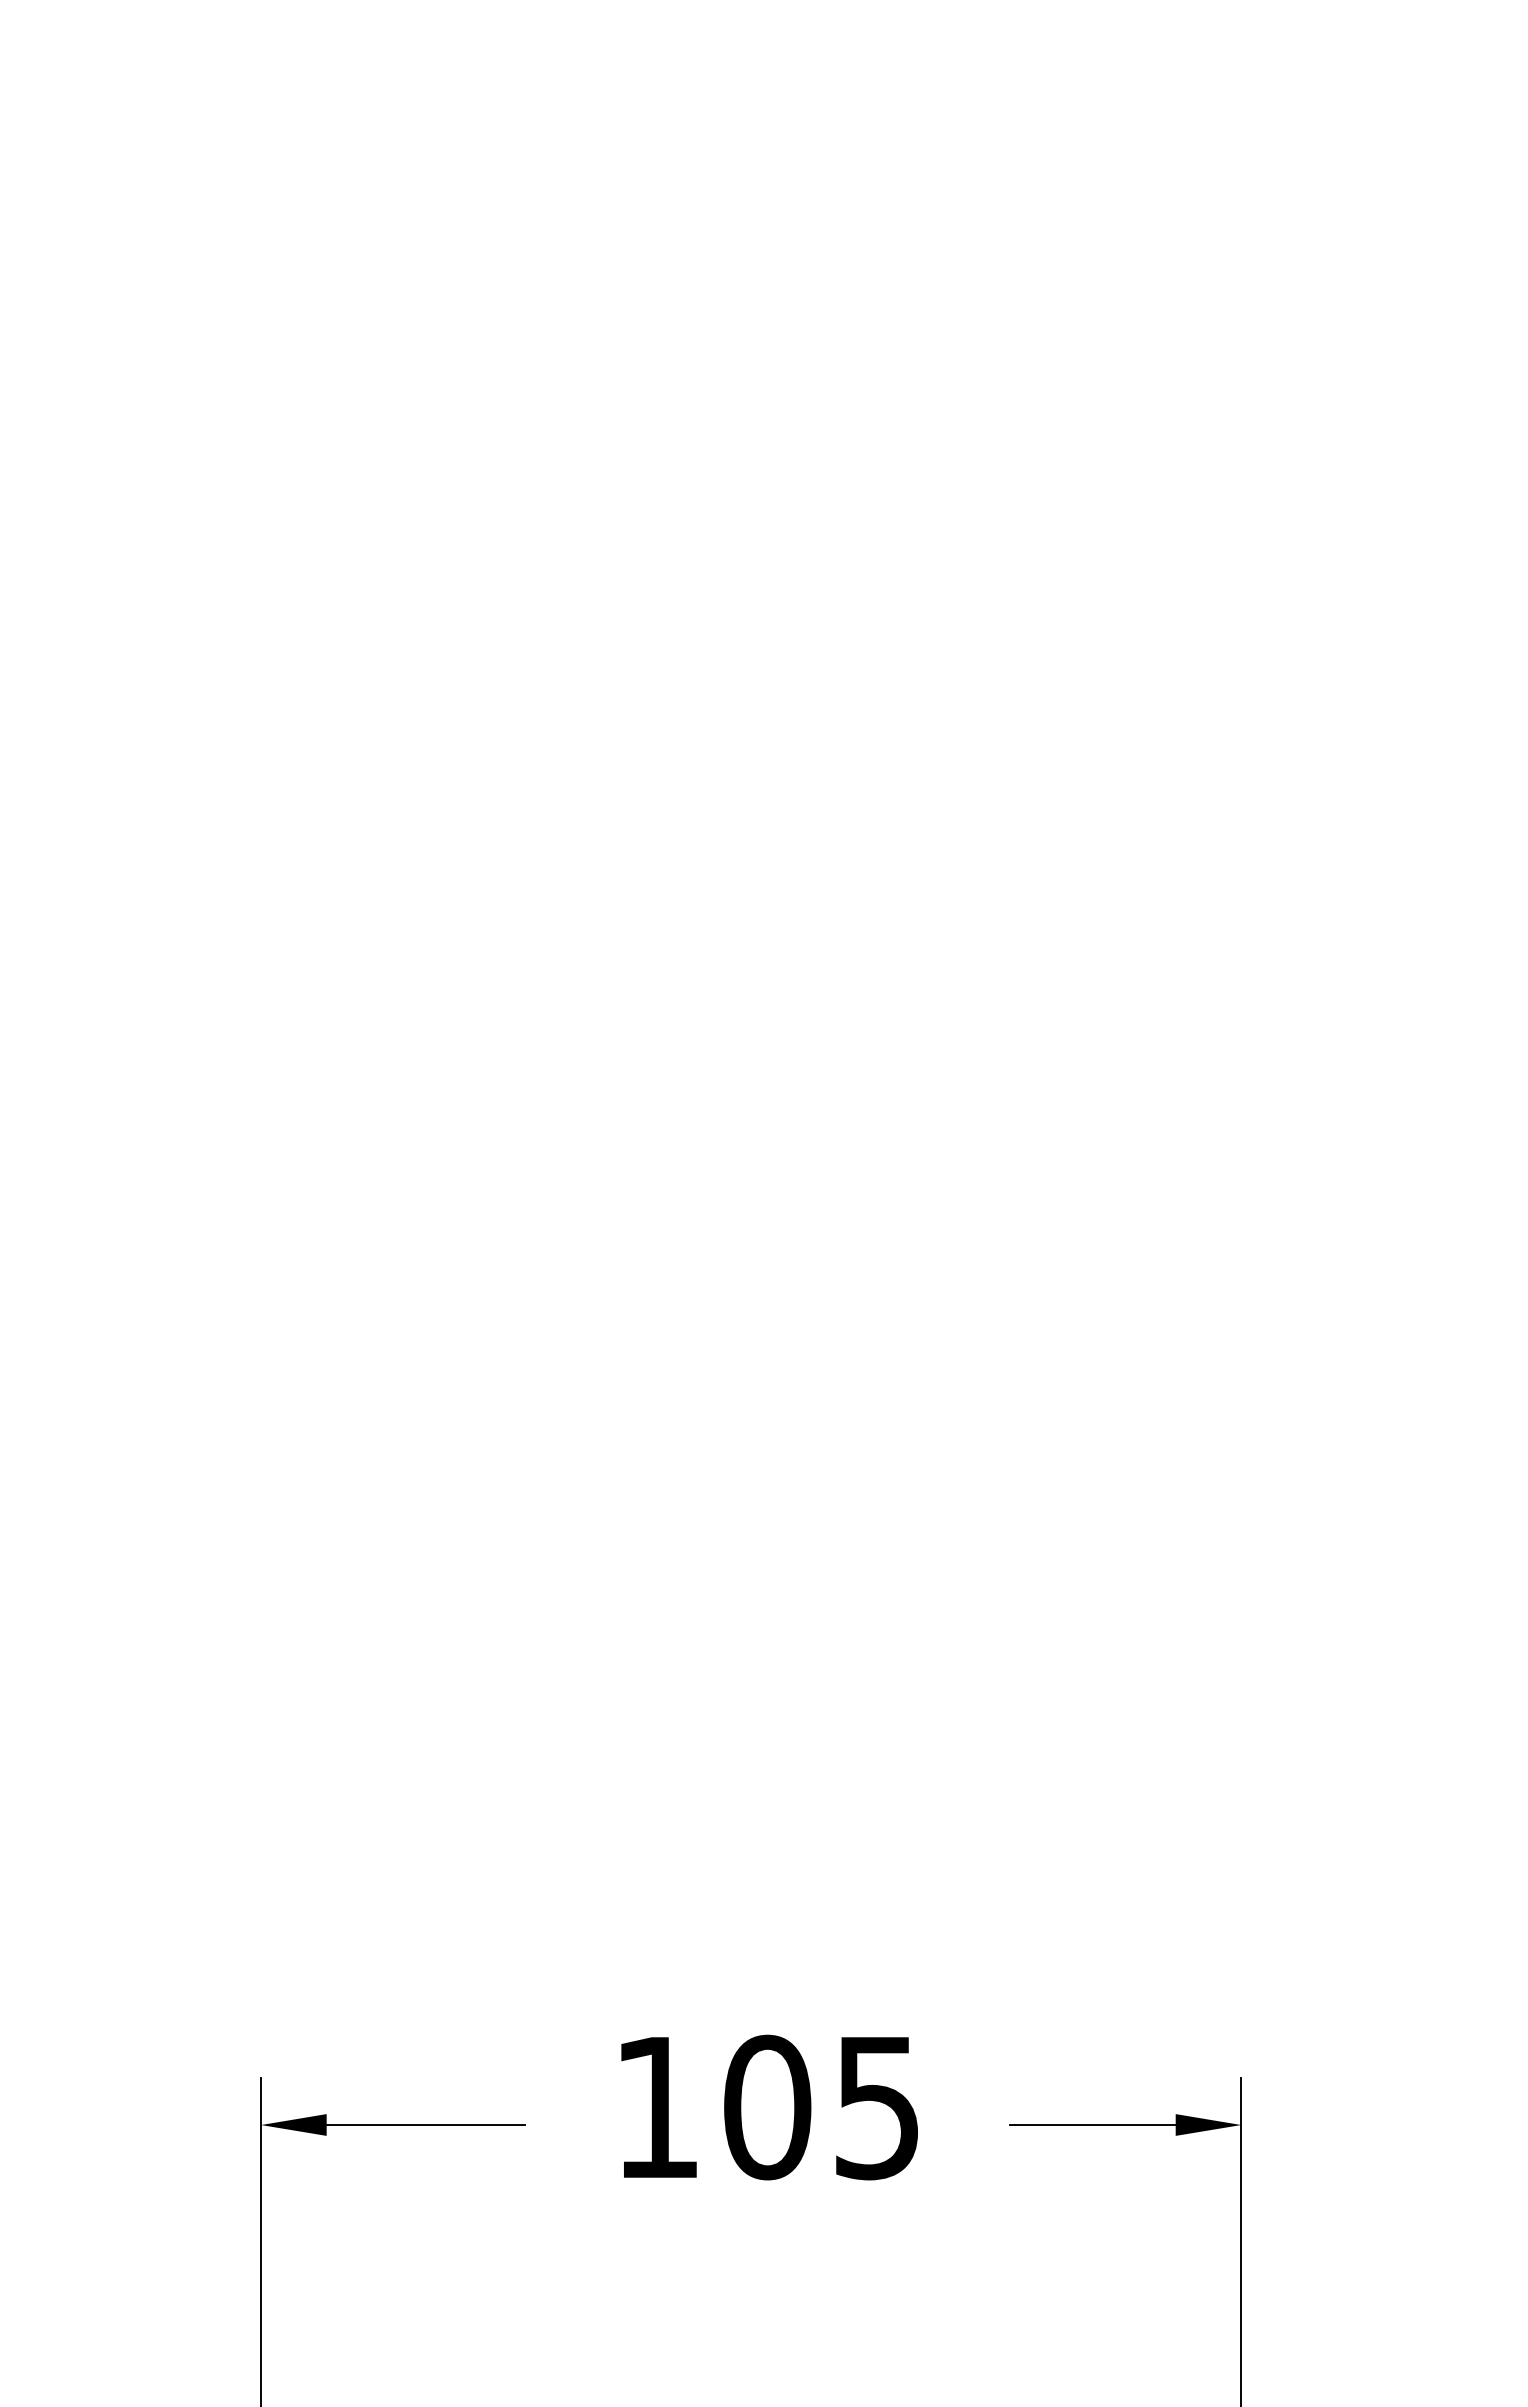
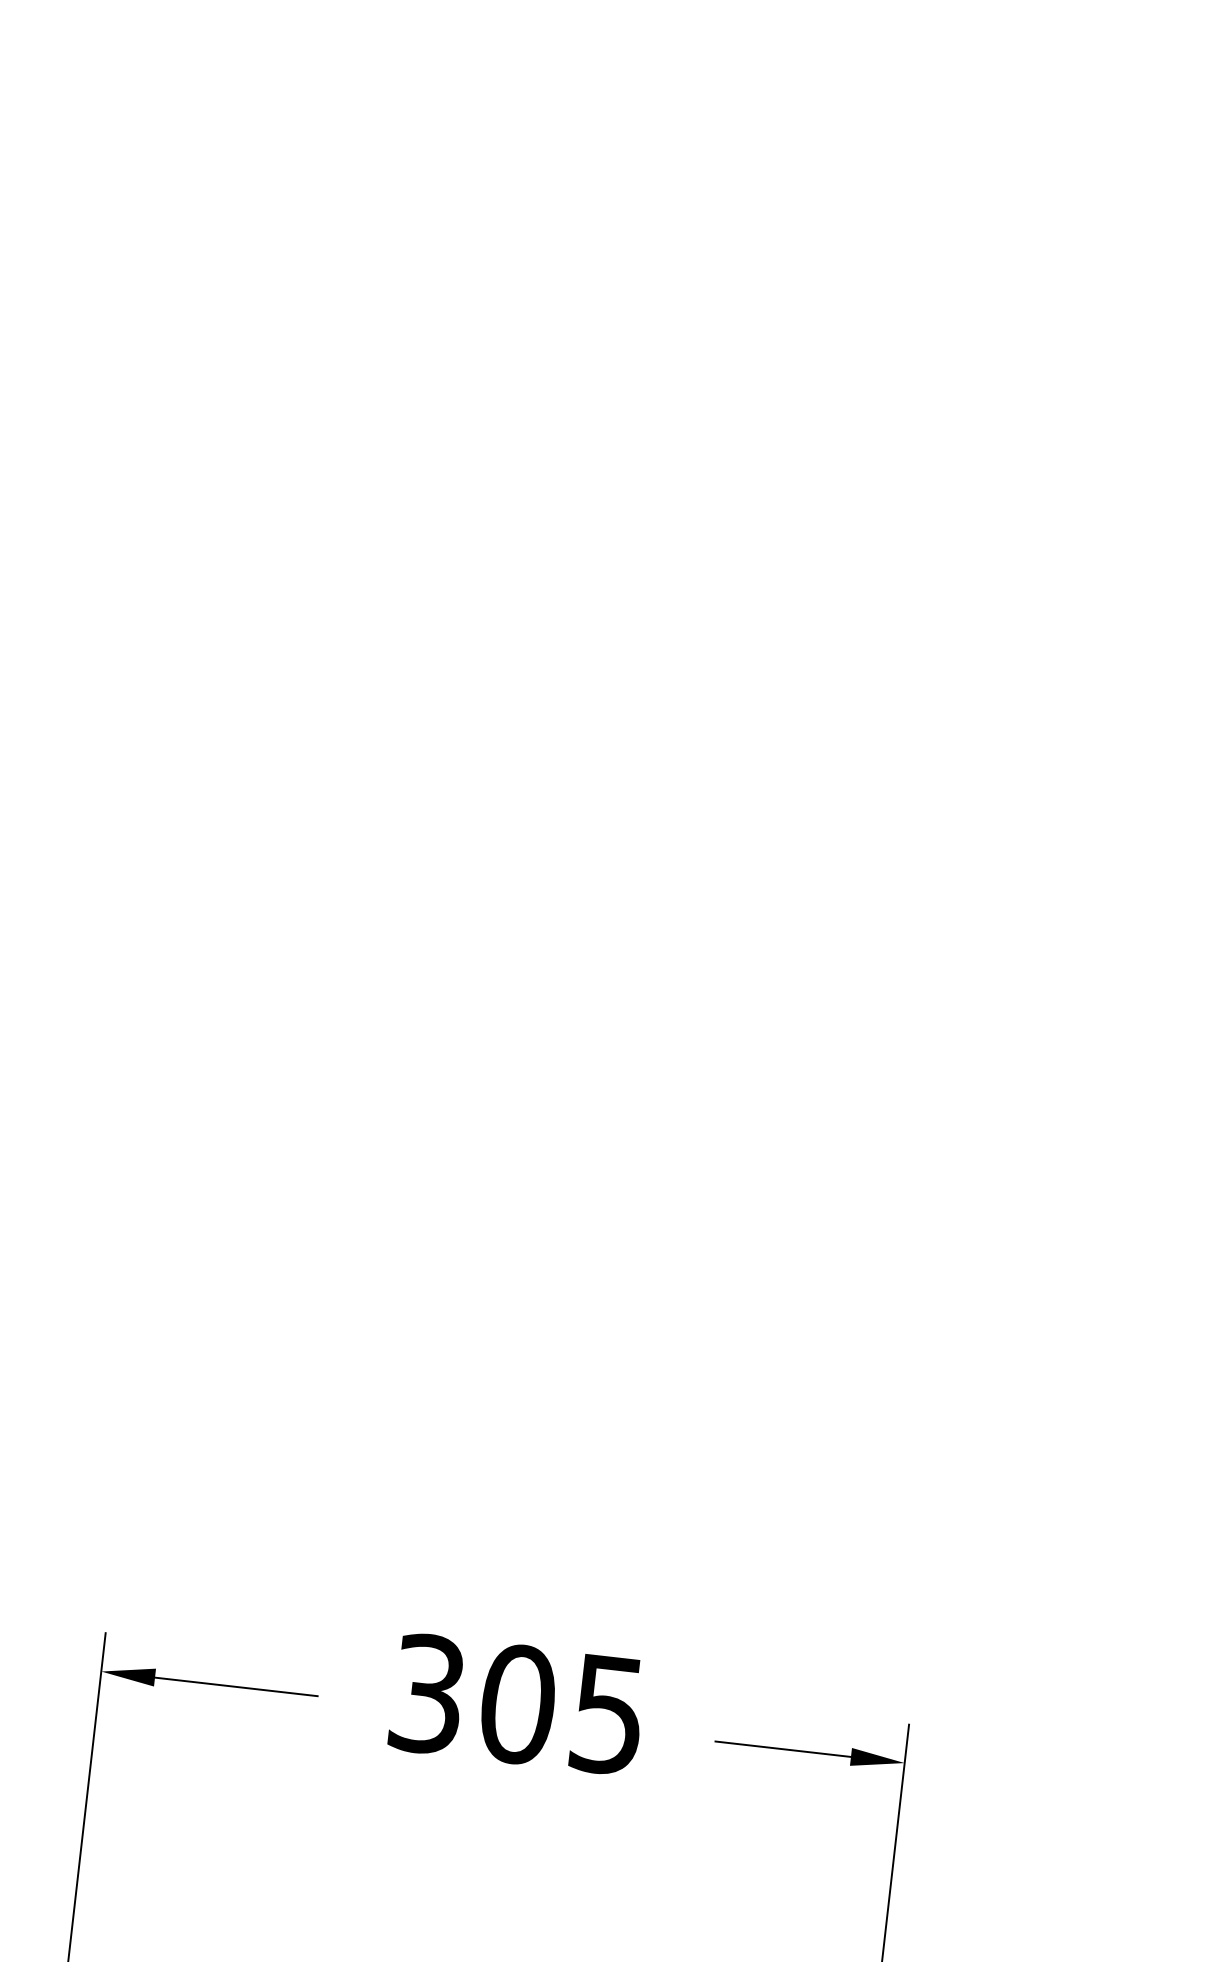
text: (656, 2107) -> (427, 1694), 105 -> 305

